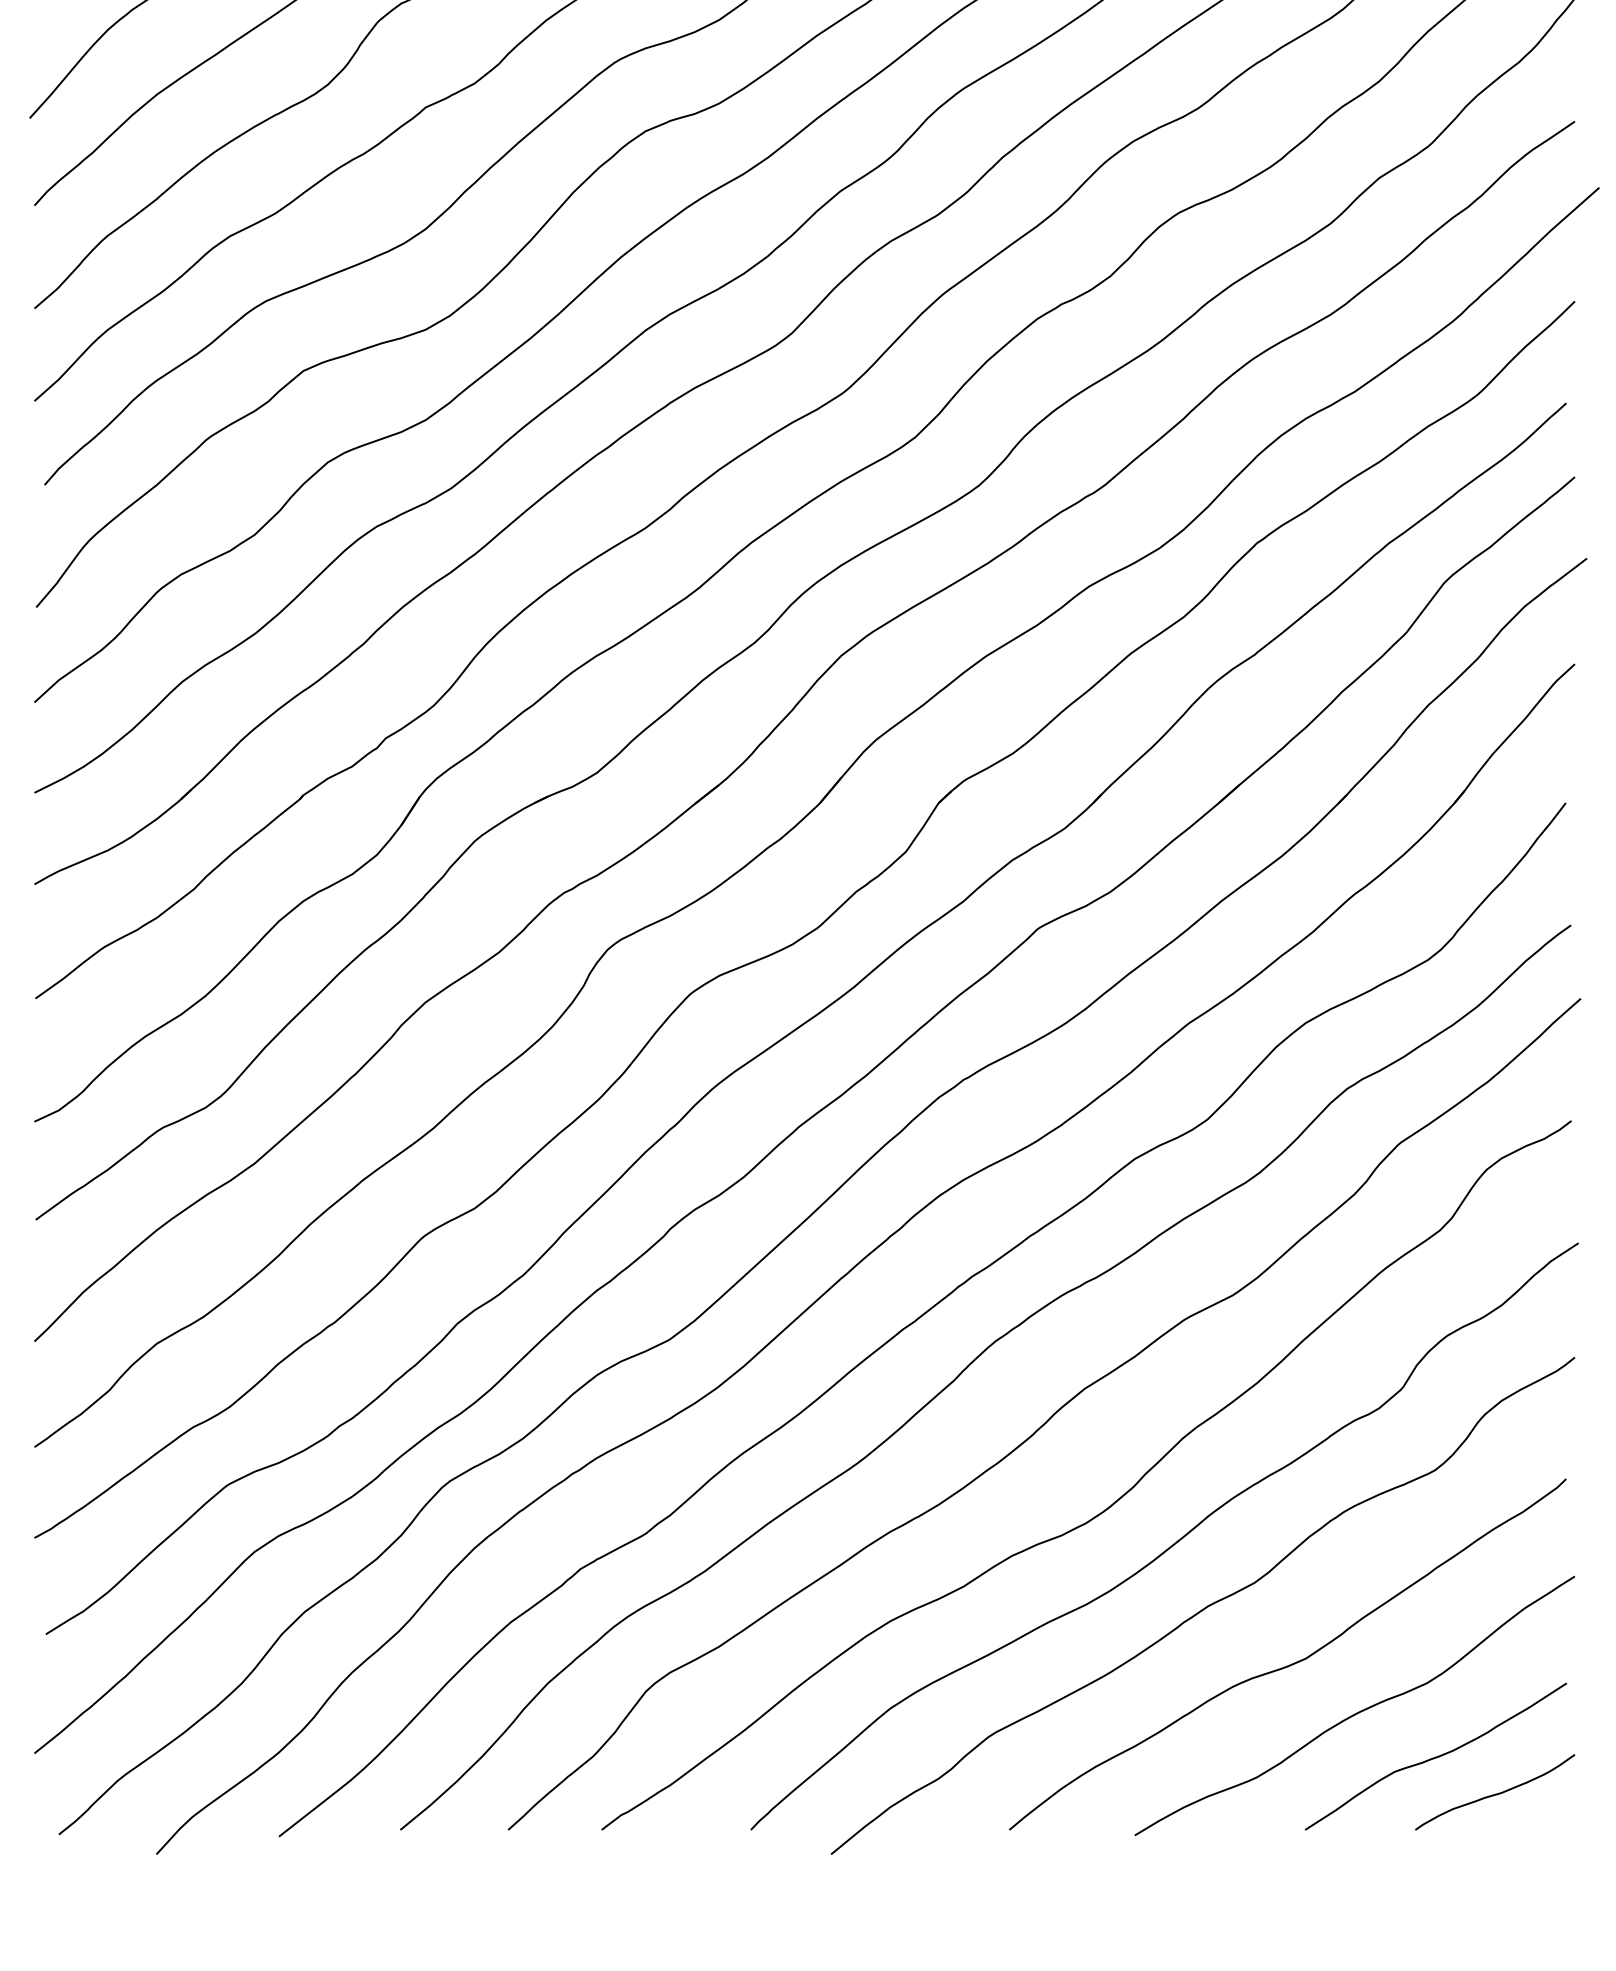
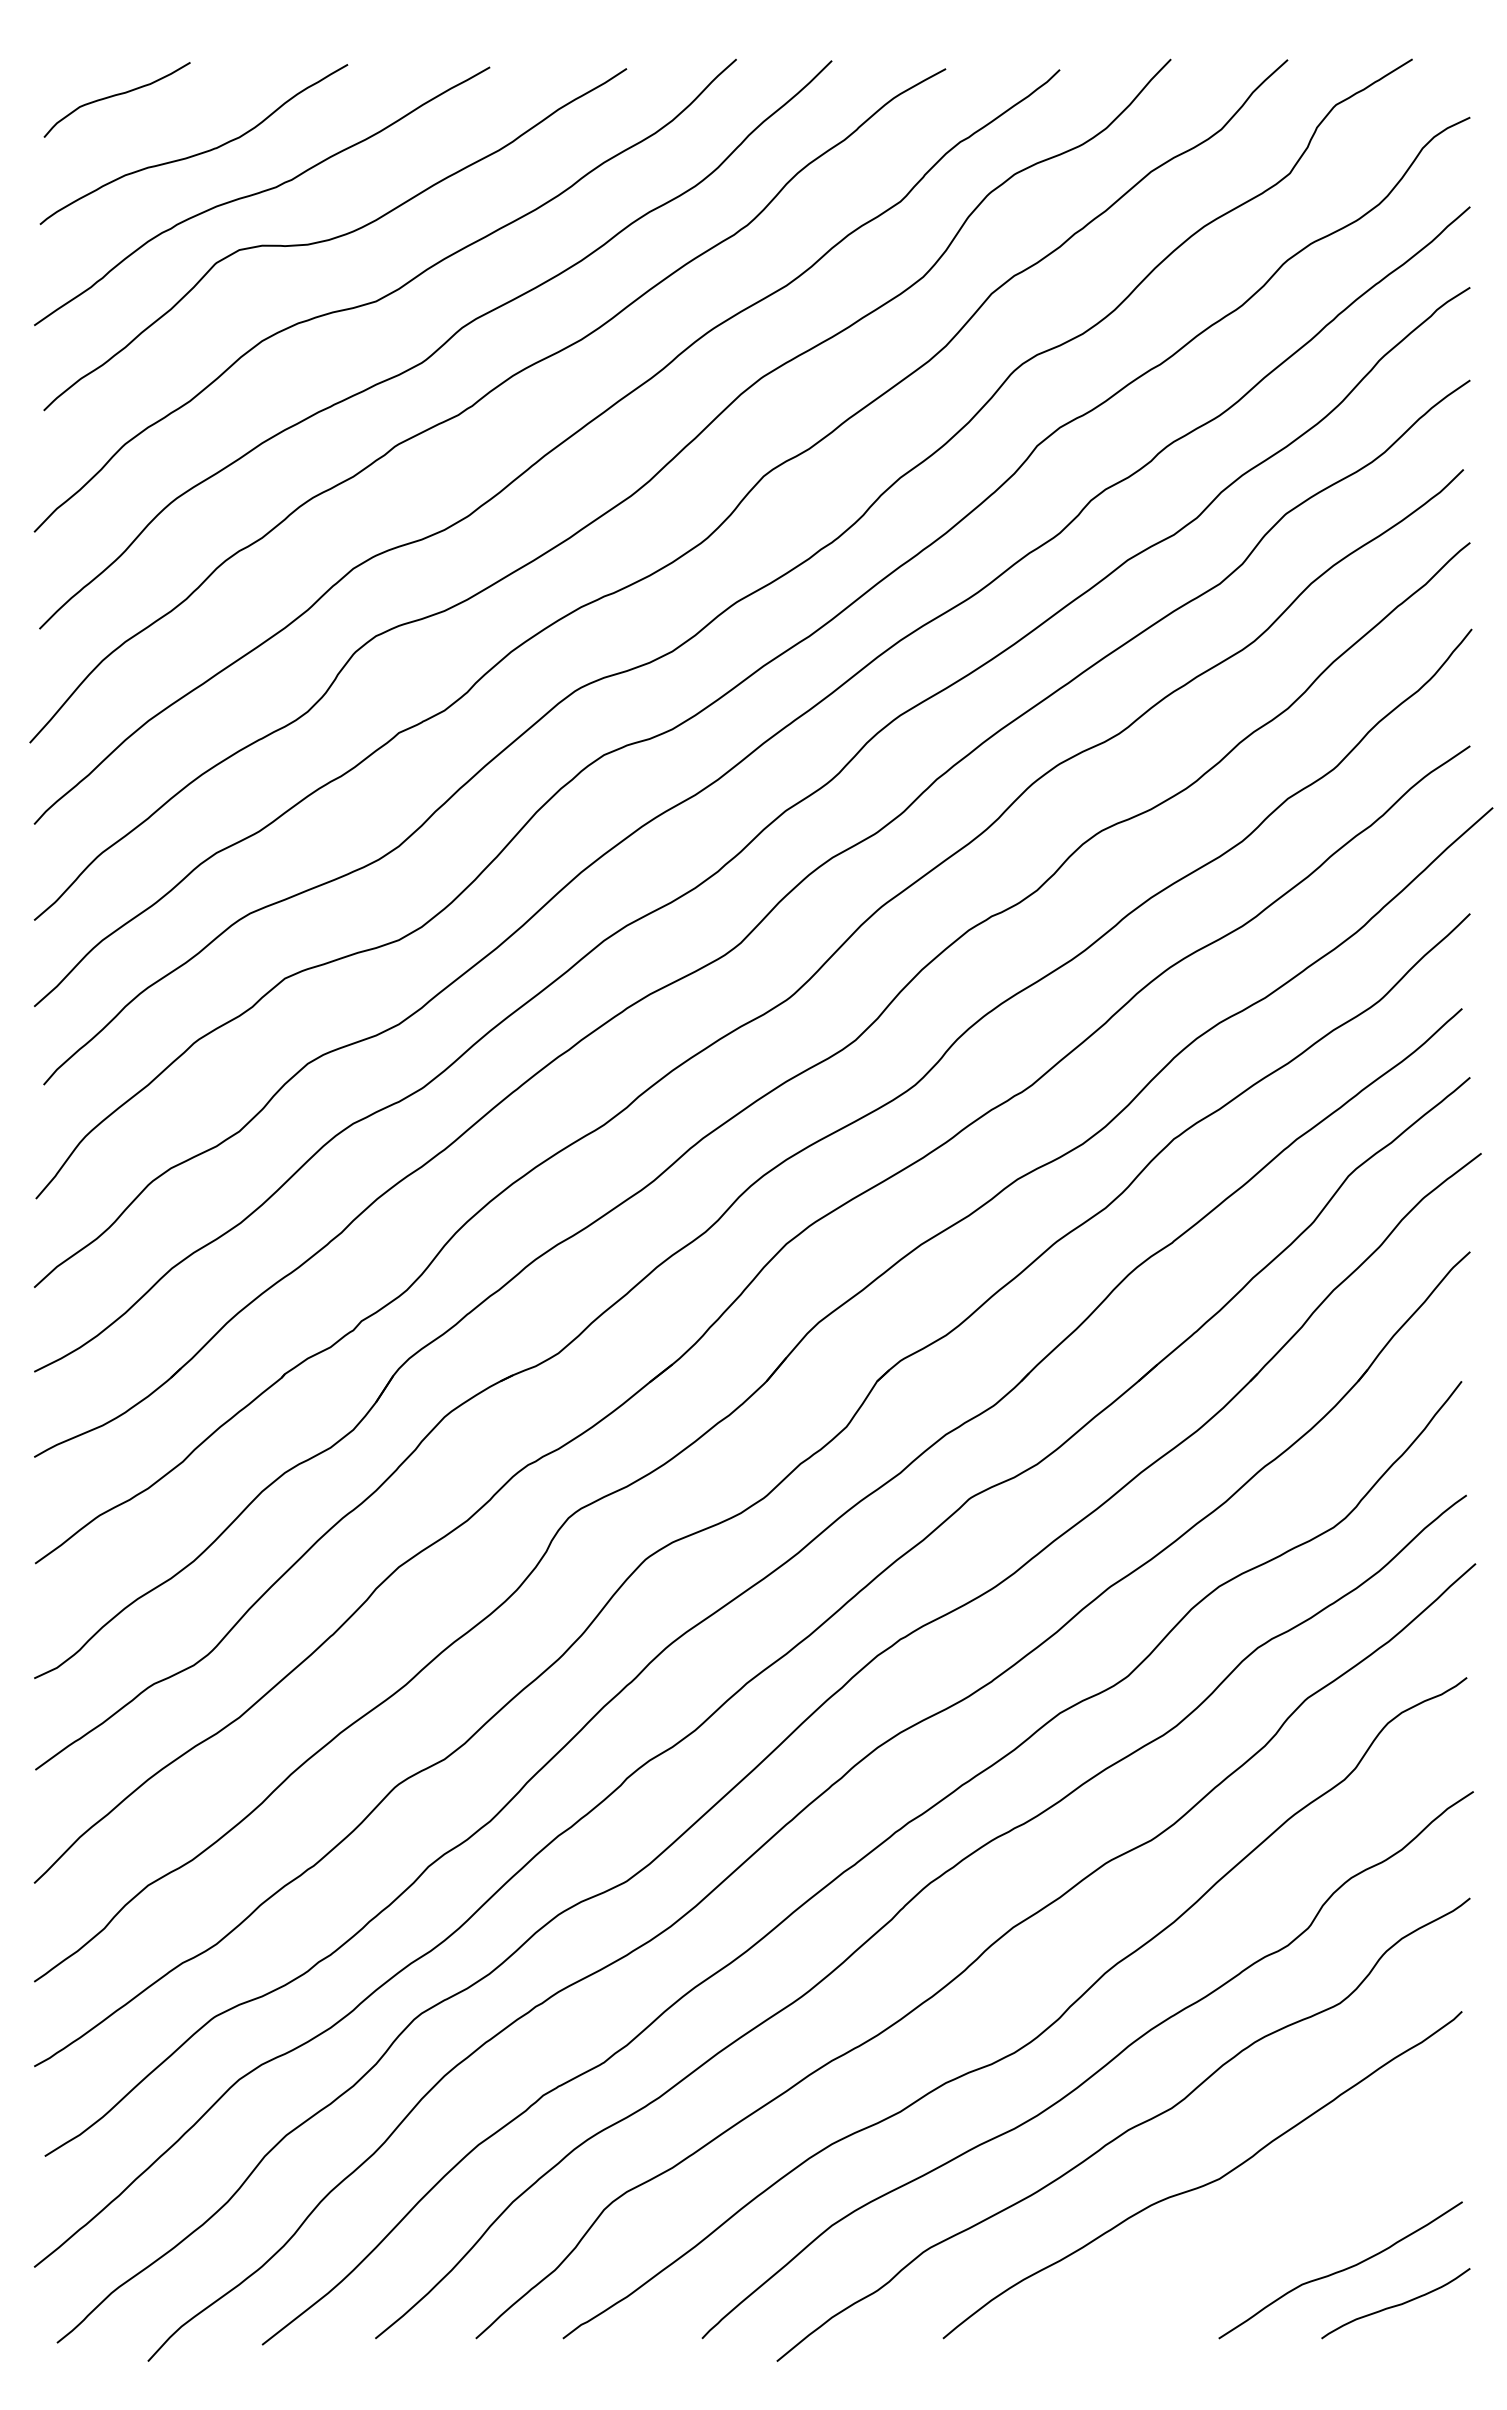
curve: (1357, 1711) -> (1267, 2228), removed

